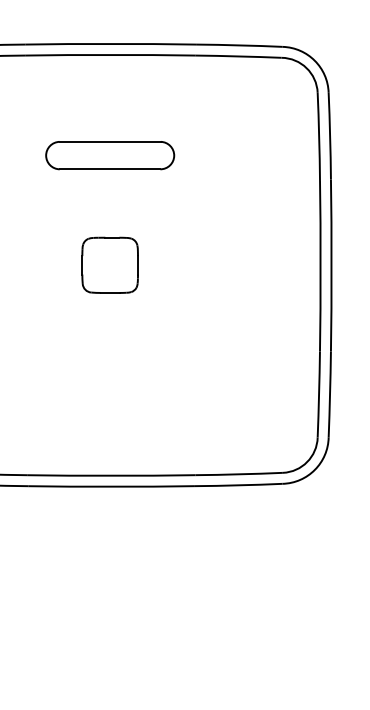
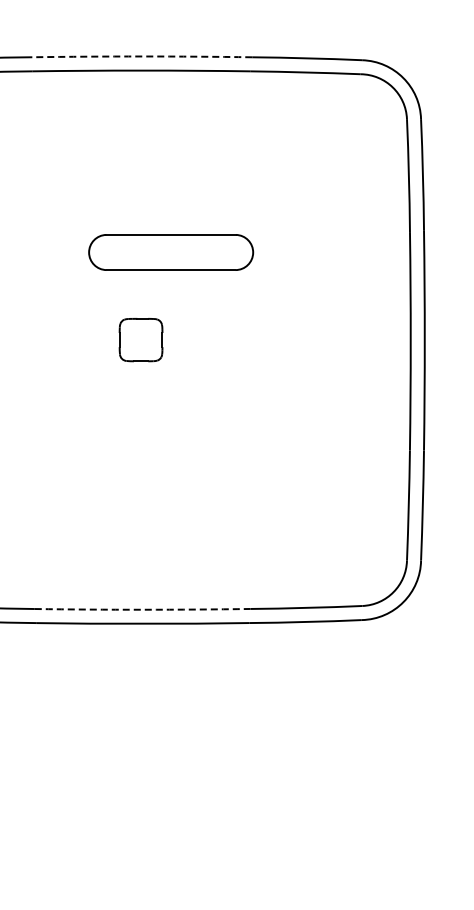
arc: (111, 43) -> (142, 56), solid -> dashed
part: (110, 155) -> (171, 252), moved
part: (109, 264) -> (140, 339), size x0.6
arc: (111, 475) -> (142, 609), solid -> dashed

